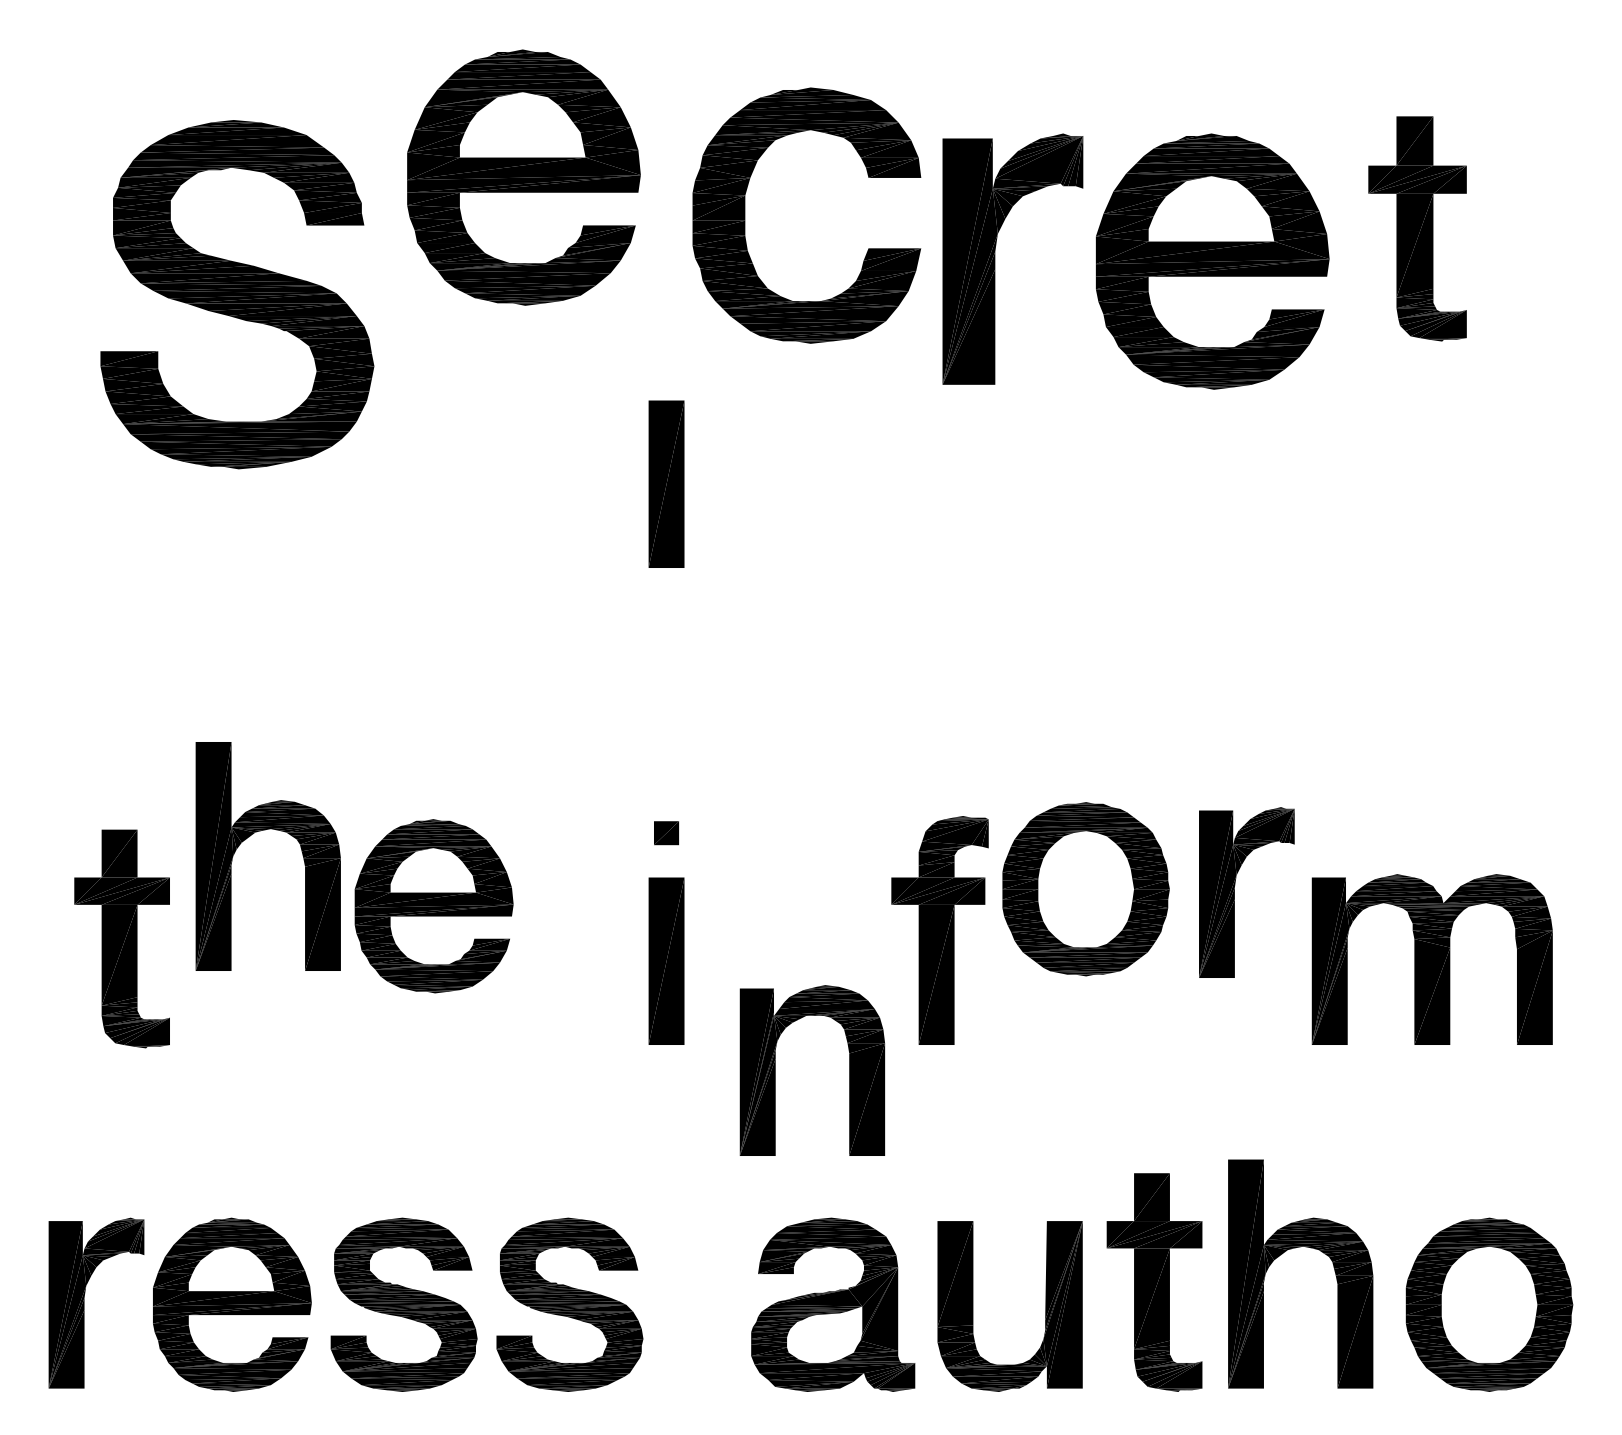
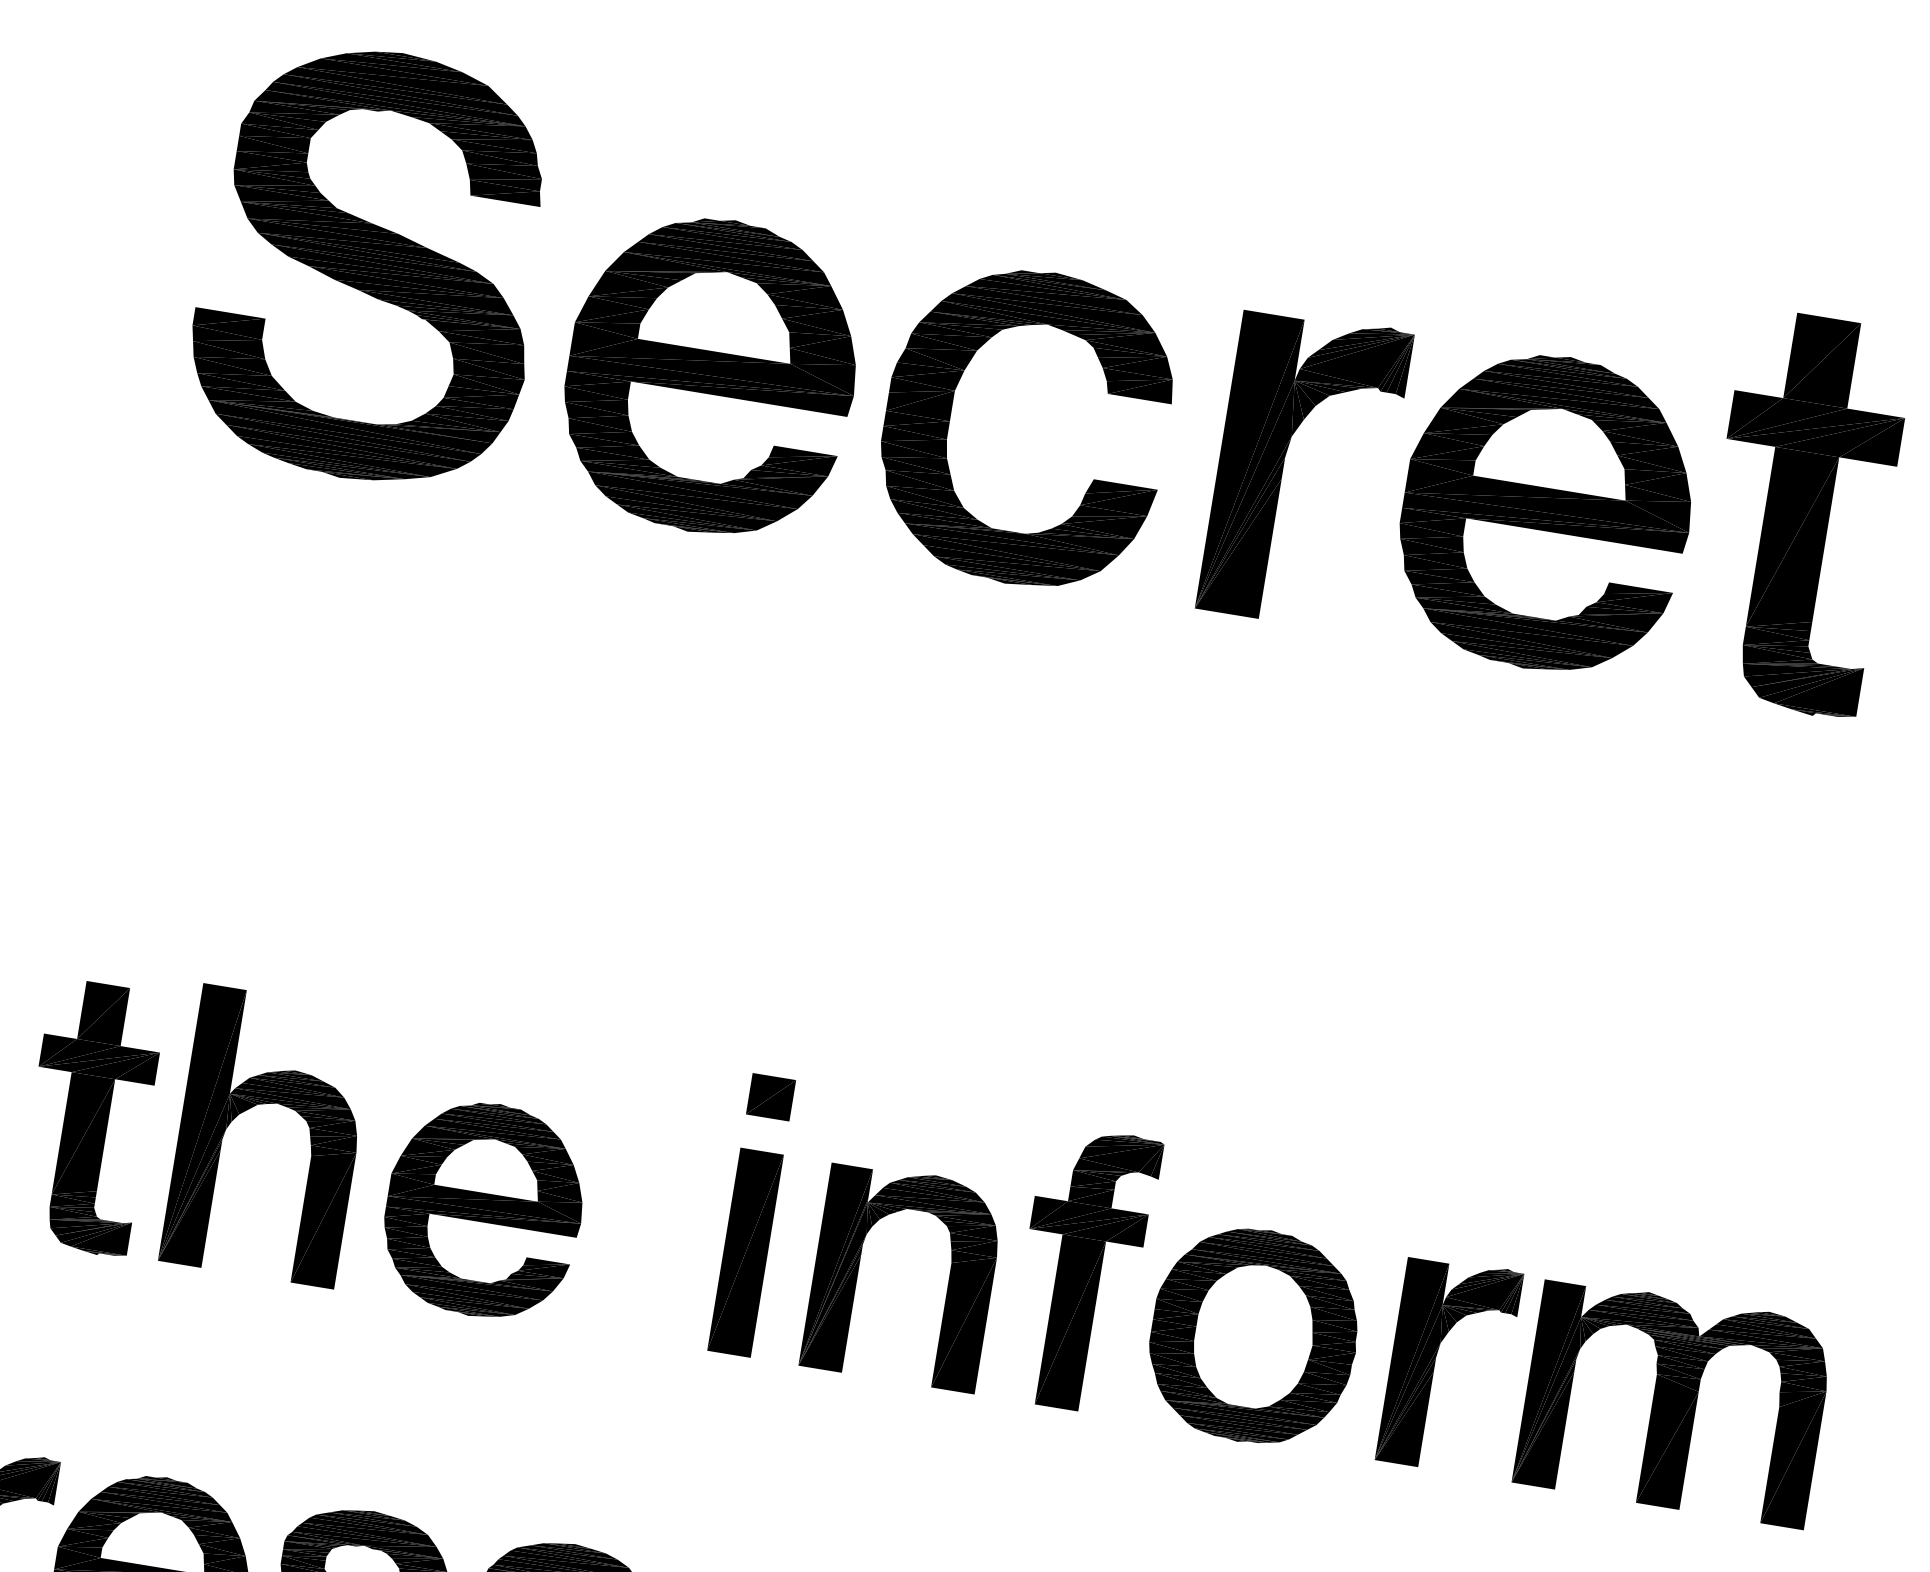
part: (523, 177) -> (711, 375), moved
part: (745, 215) -> (951, 415), moved
part: (1417, 228) -> (1801, 513), size x1.43
part: (237, 294) -> (372, 265), moved
part: (666, 483) -> (840, 673), removed
part: (260, 831) -> (264, 1104), moved
part: (666, 833) -> (770, 1097), size x1.43
part: (1085, 889) -> (1253, 1336), moved
part: (1234, 892) -> (1434, 1363), moved
part: (433, 906) -> (483, 1210), moved
part: (775, 1070) -> (858, 1269), moved

